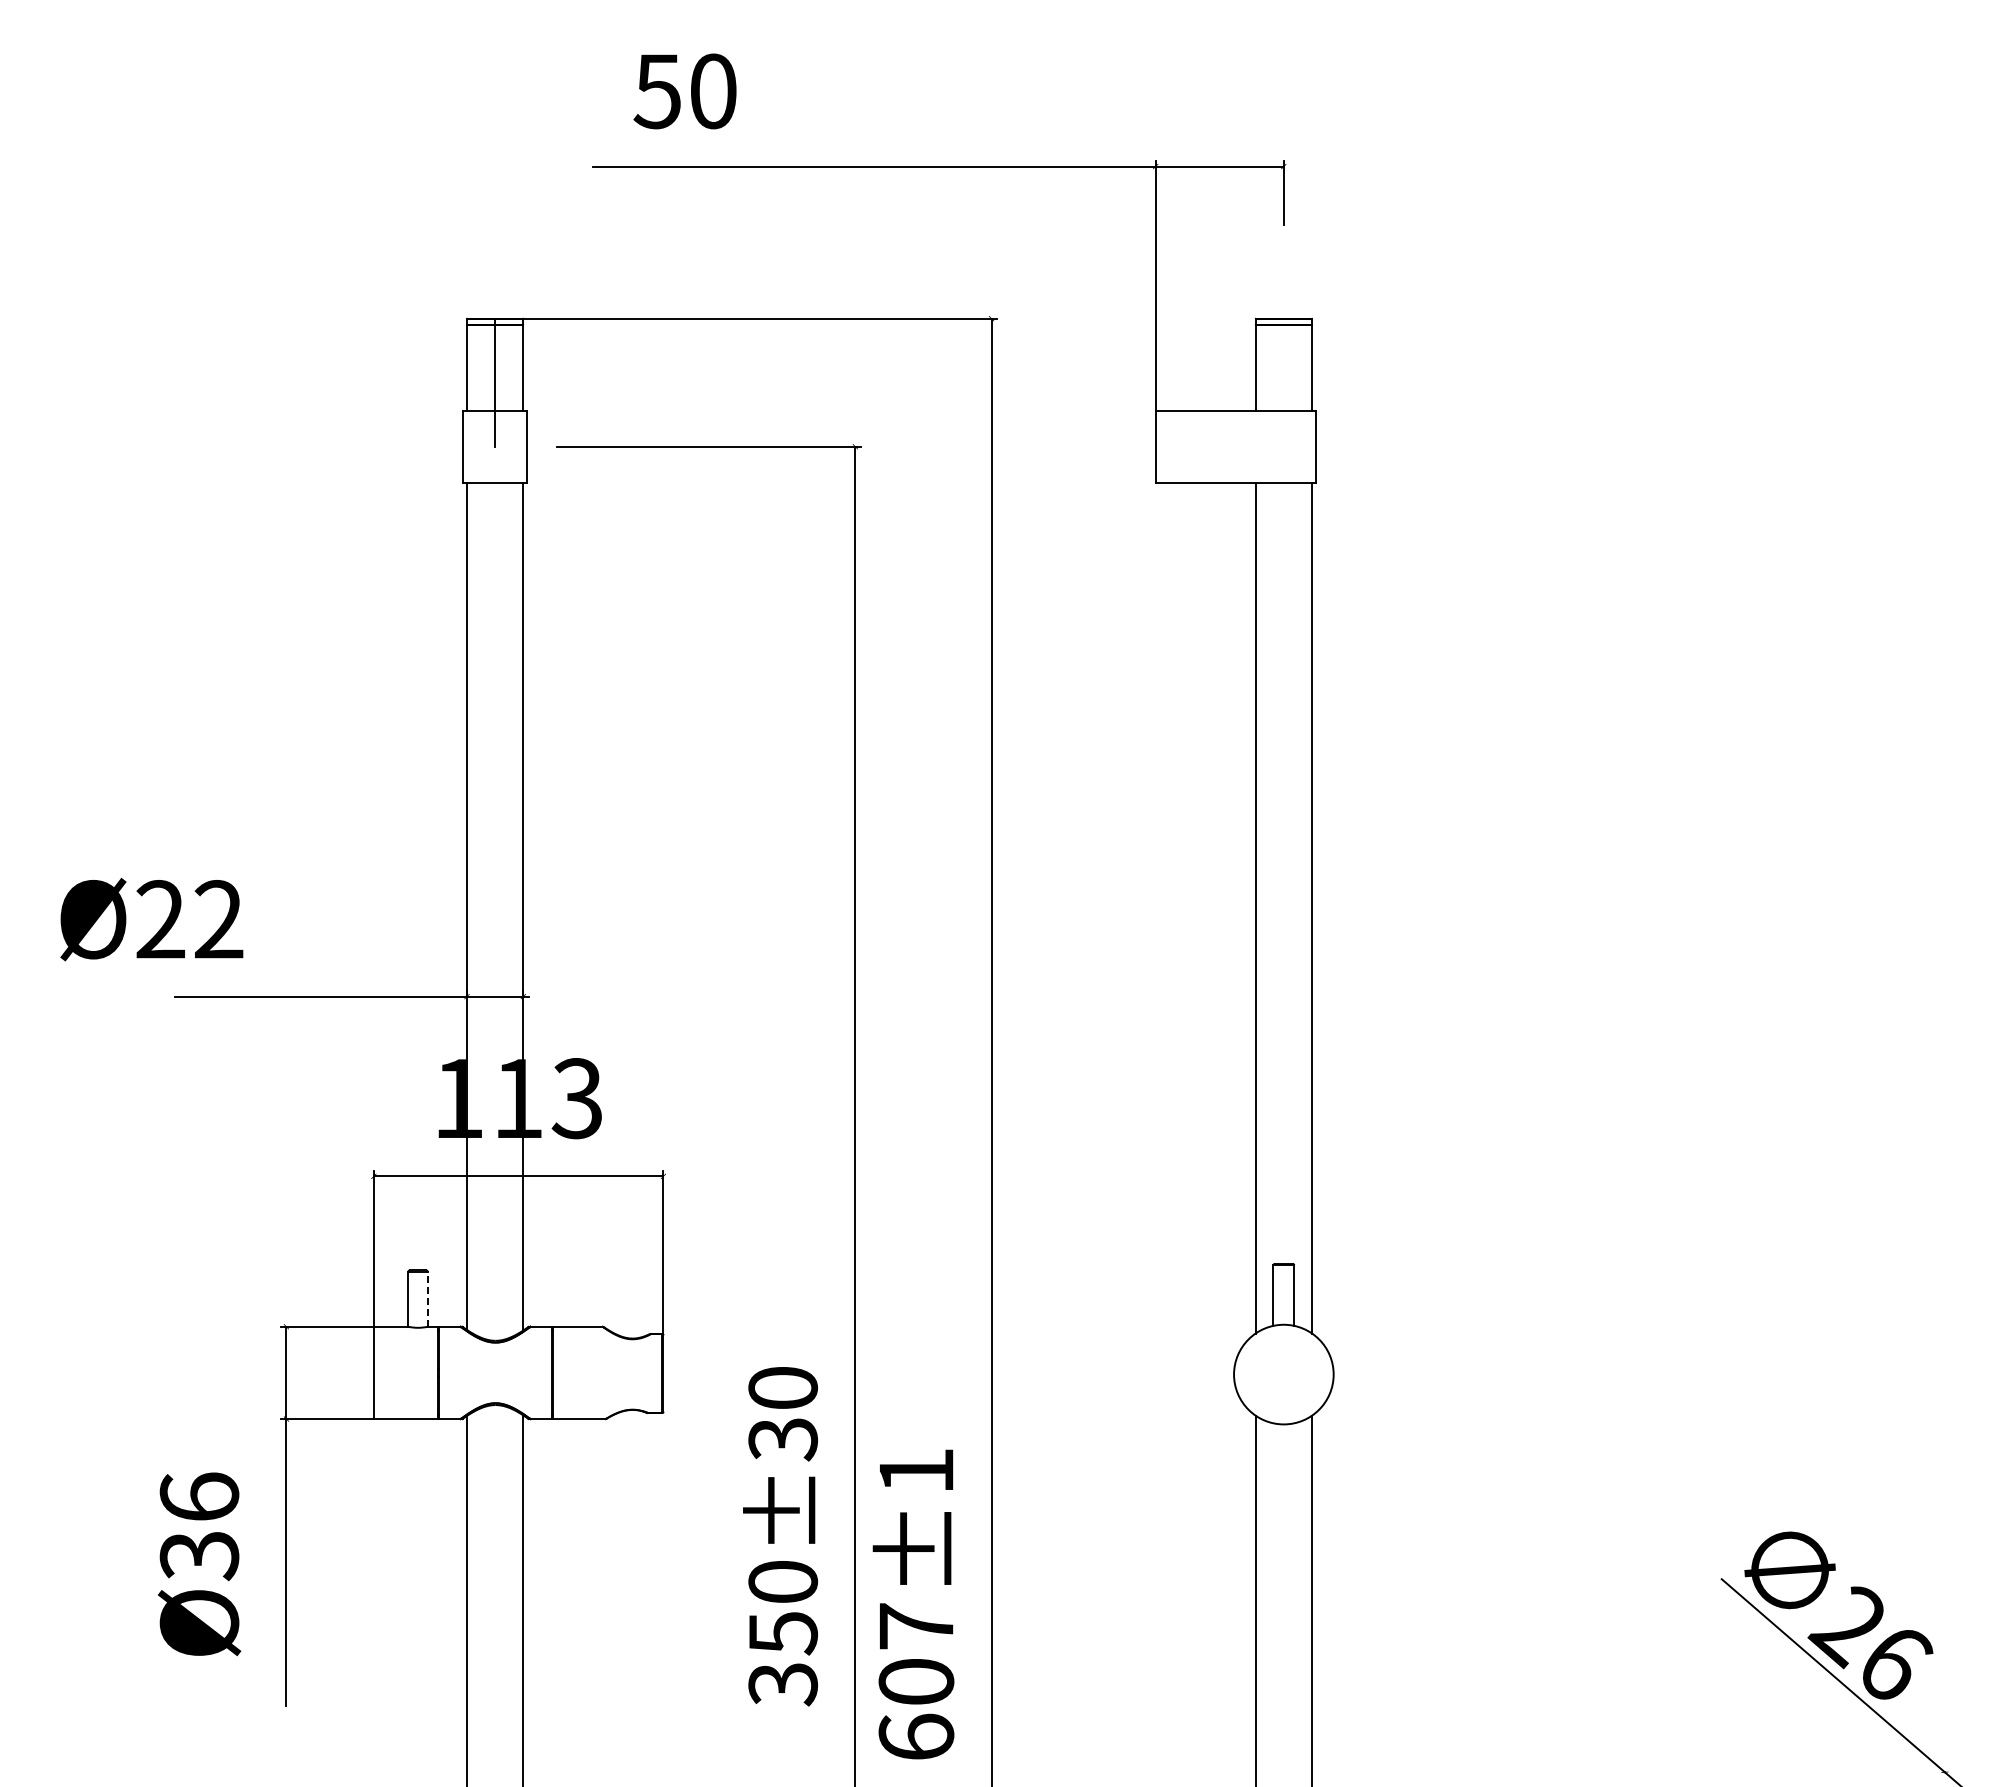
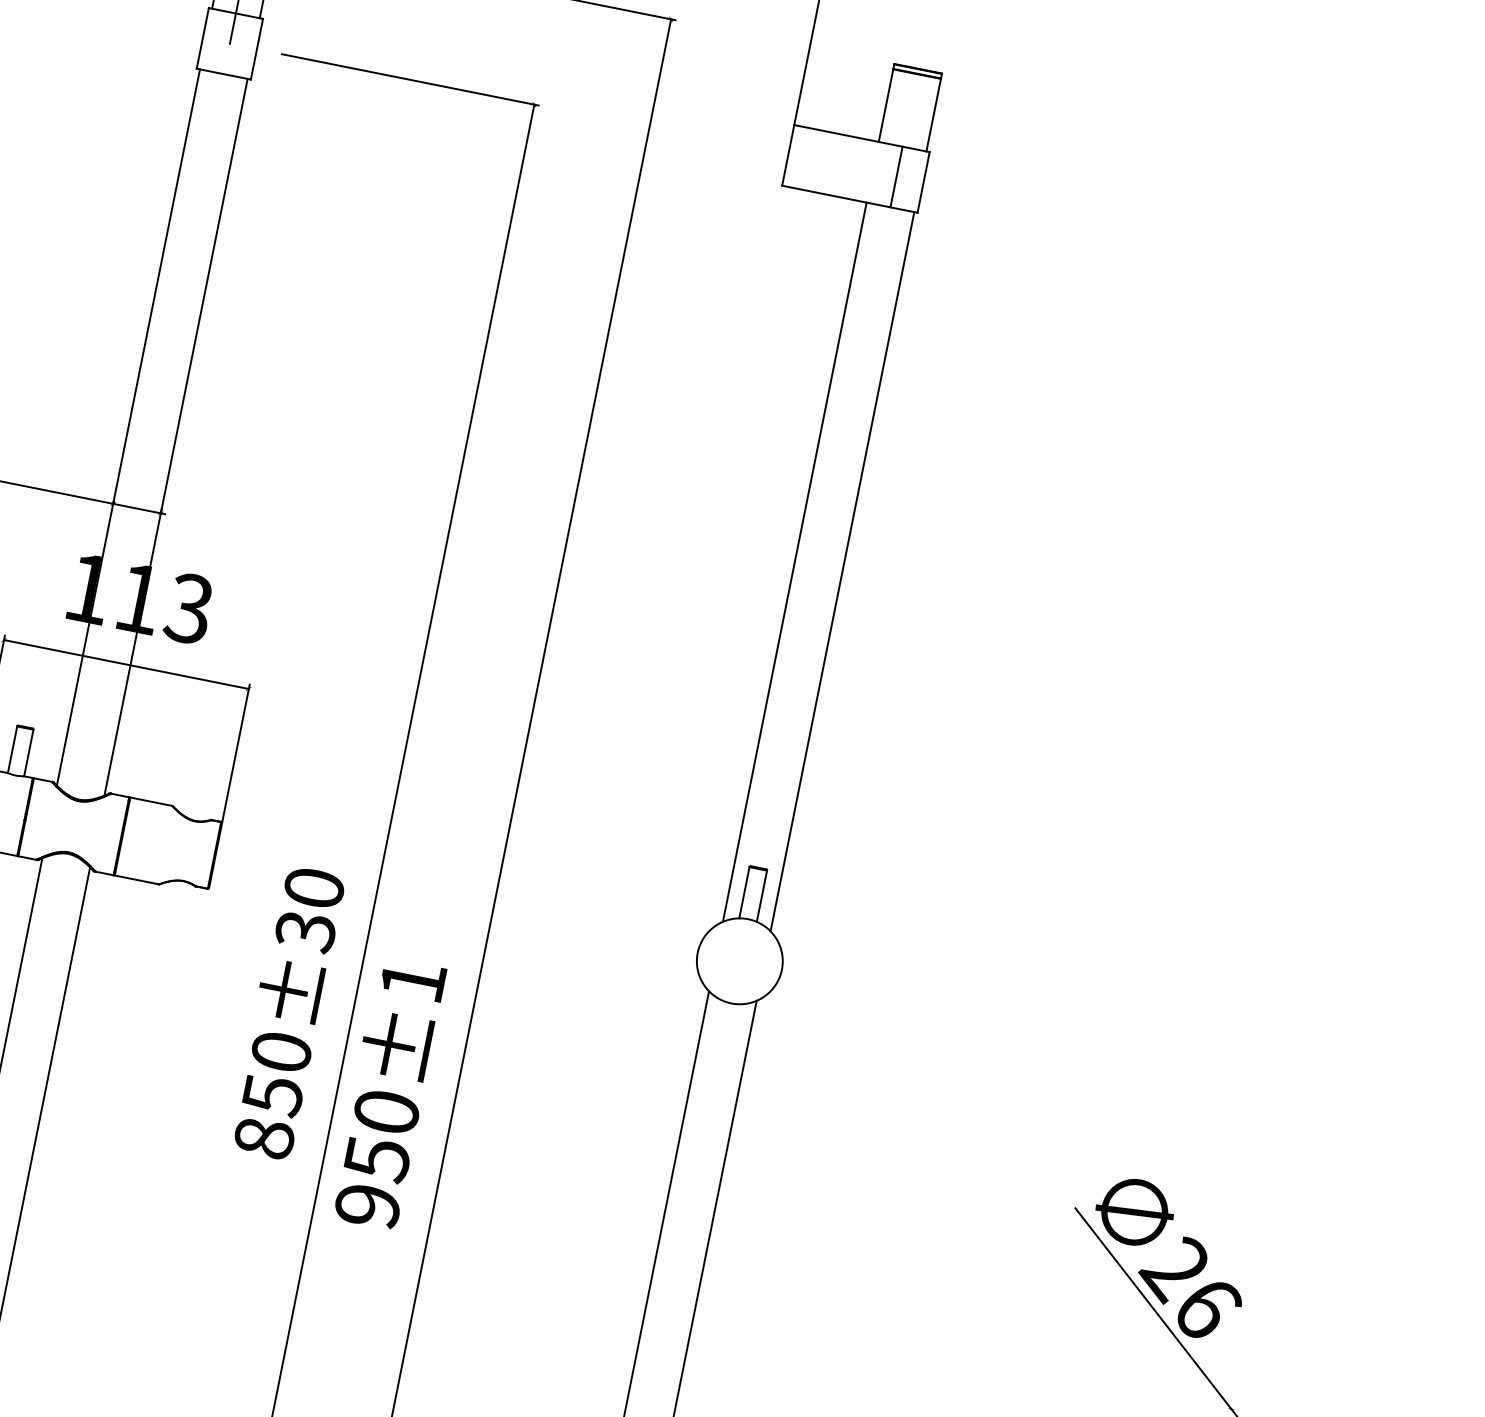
line: (1283, 446) -> (896, 176), added
line: (427, 1299) -> (28, 753), dashed -> solid
text: (916, 1681) -> (377, 1158), 607±1 -> 950±1
text: (782, 1684) -> (263, 1138), 350±30 -> 850±30

